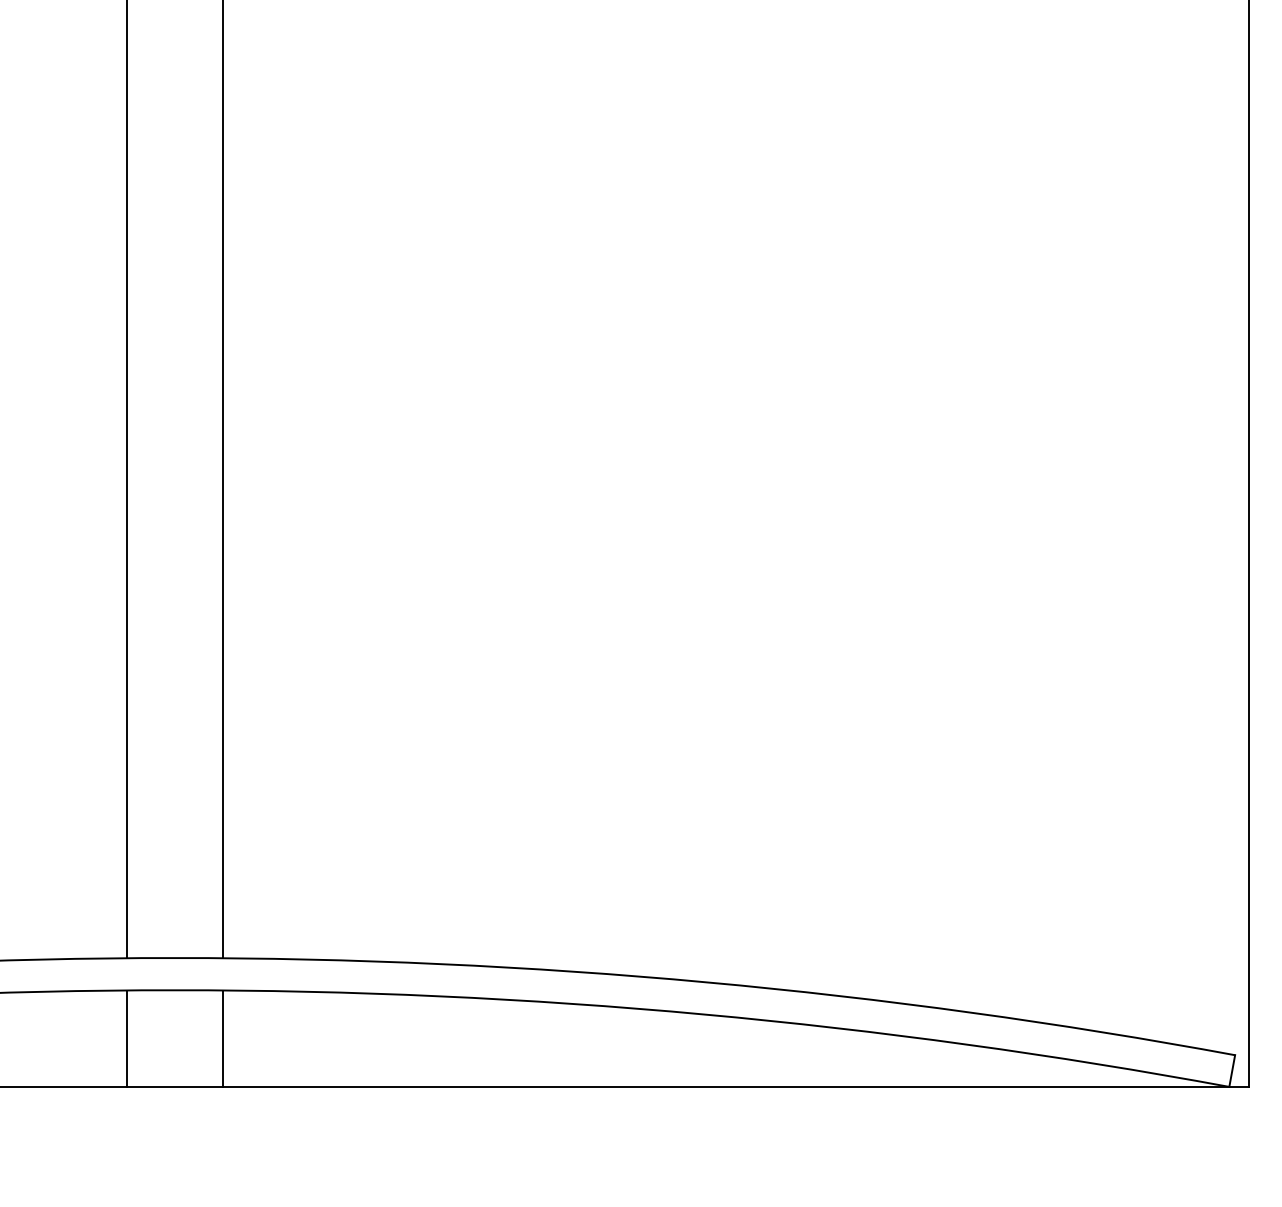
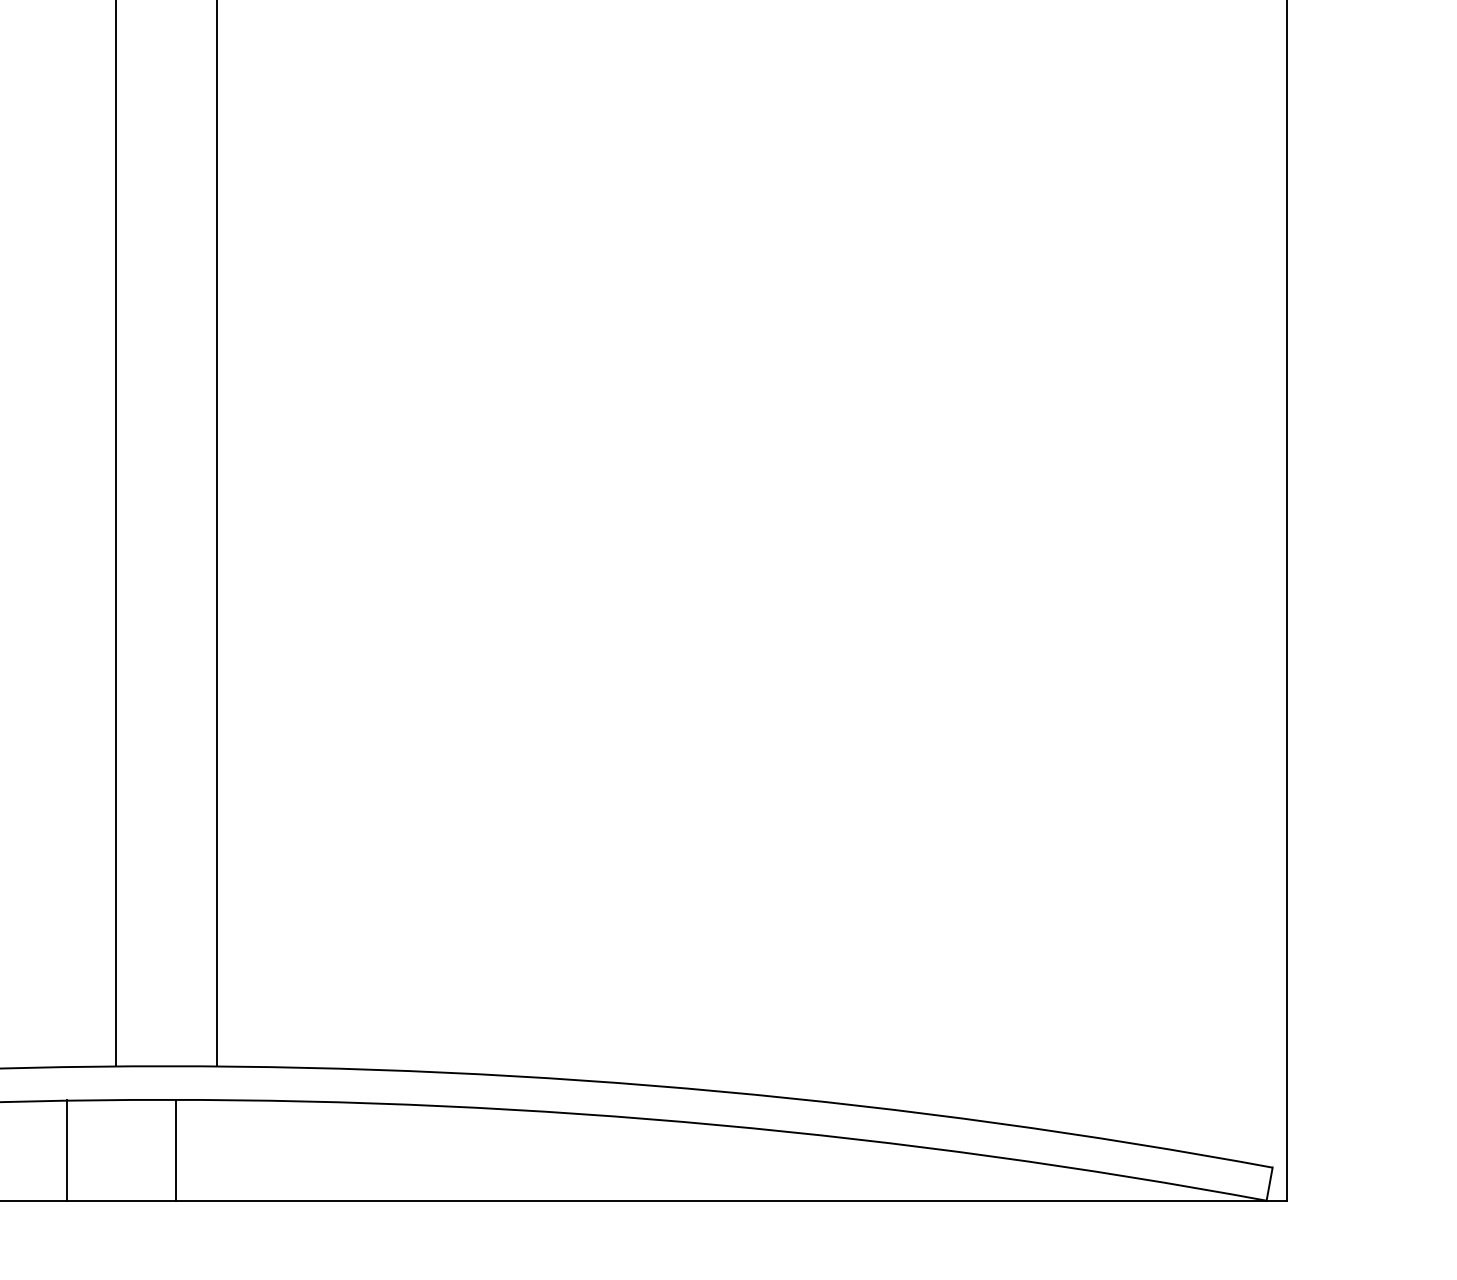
line: (127, 1038) -> (67, 1150), moved
line: (222, 1038) -> (175, 1150), moved

